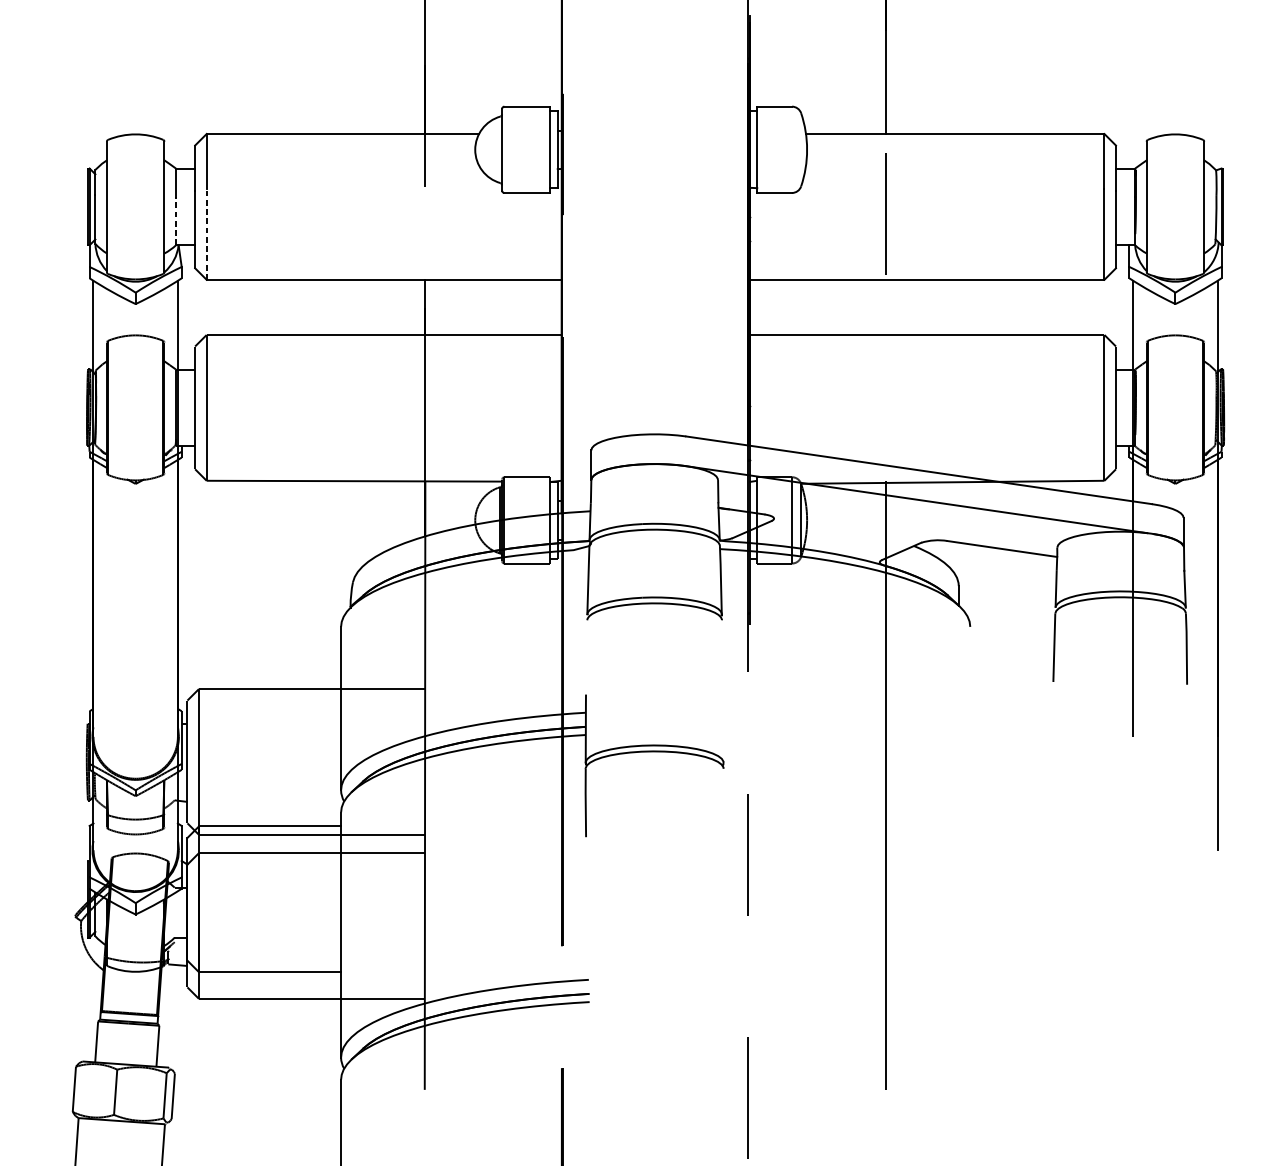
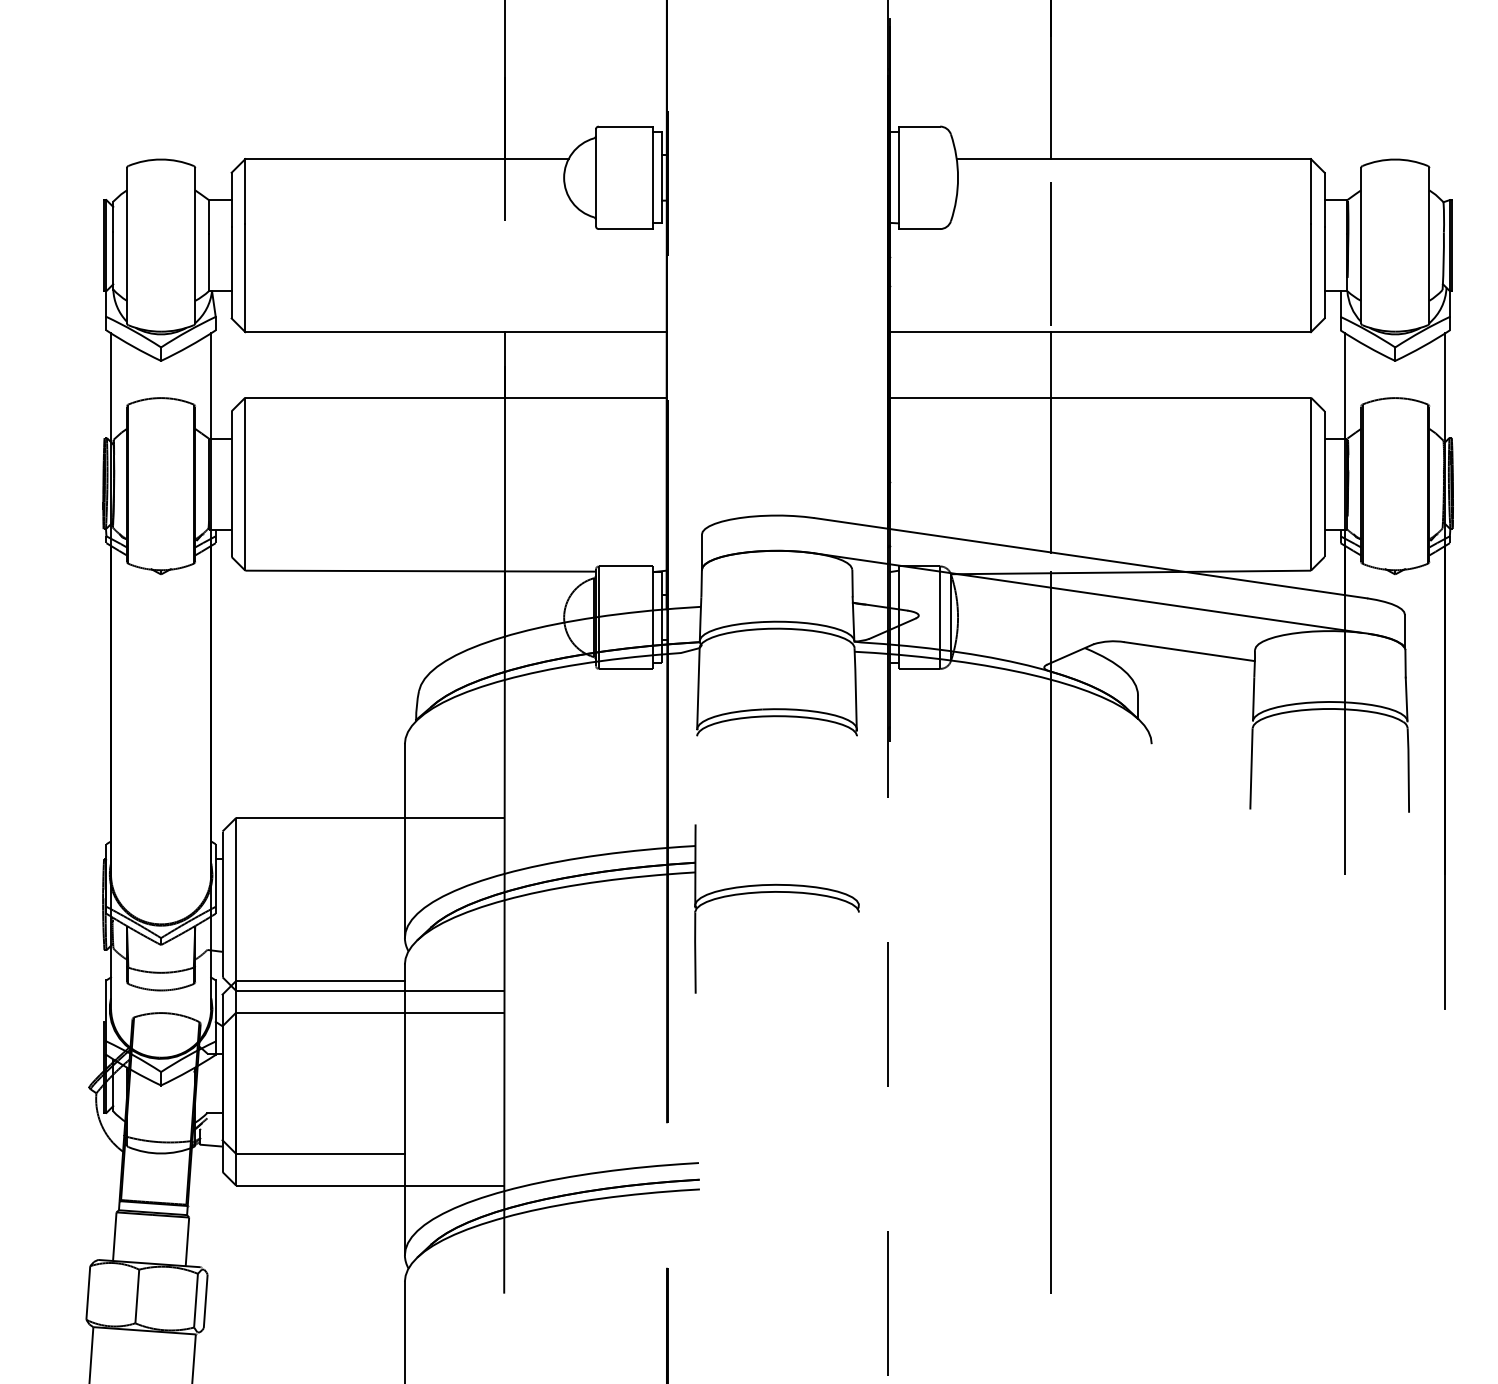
line: (175, 221) -> (208, 262), dashed -> solid
line: (206, 233) -> (245, 277), dashed -> solid
line: (885, 372) -> (1051, 442), added

